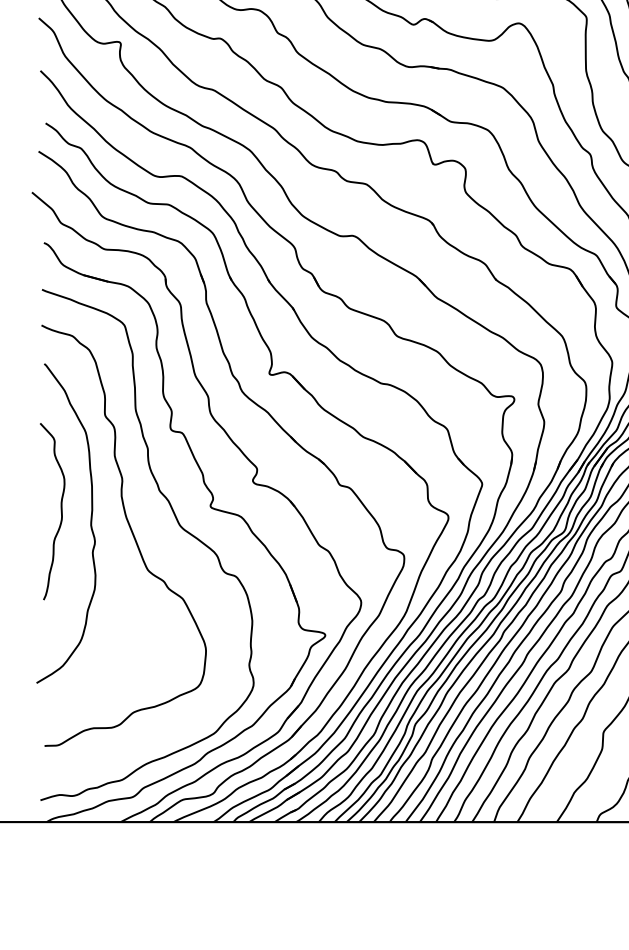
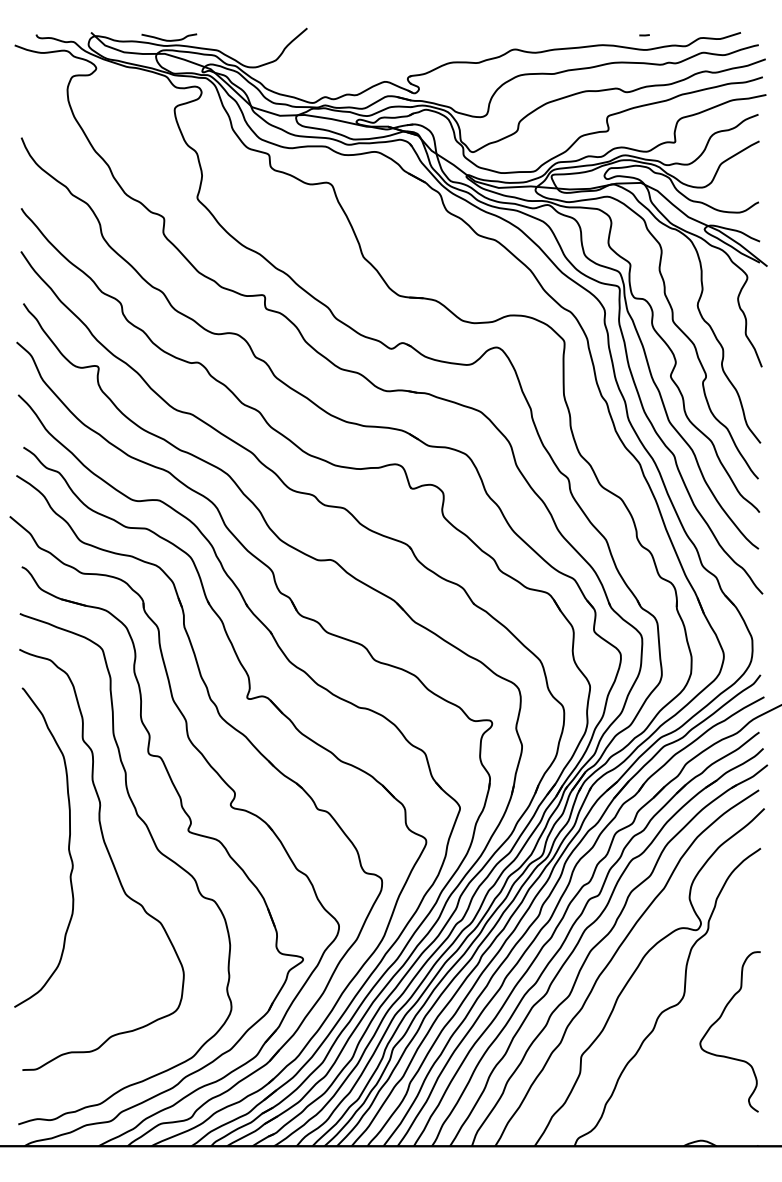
curve: (60, 511) -> (38, 835), removed

